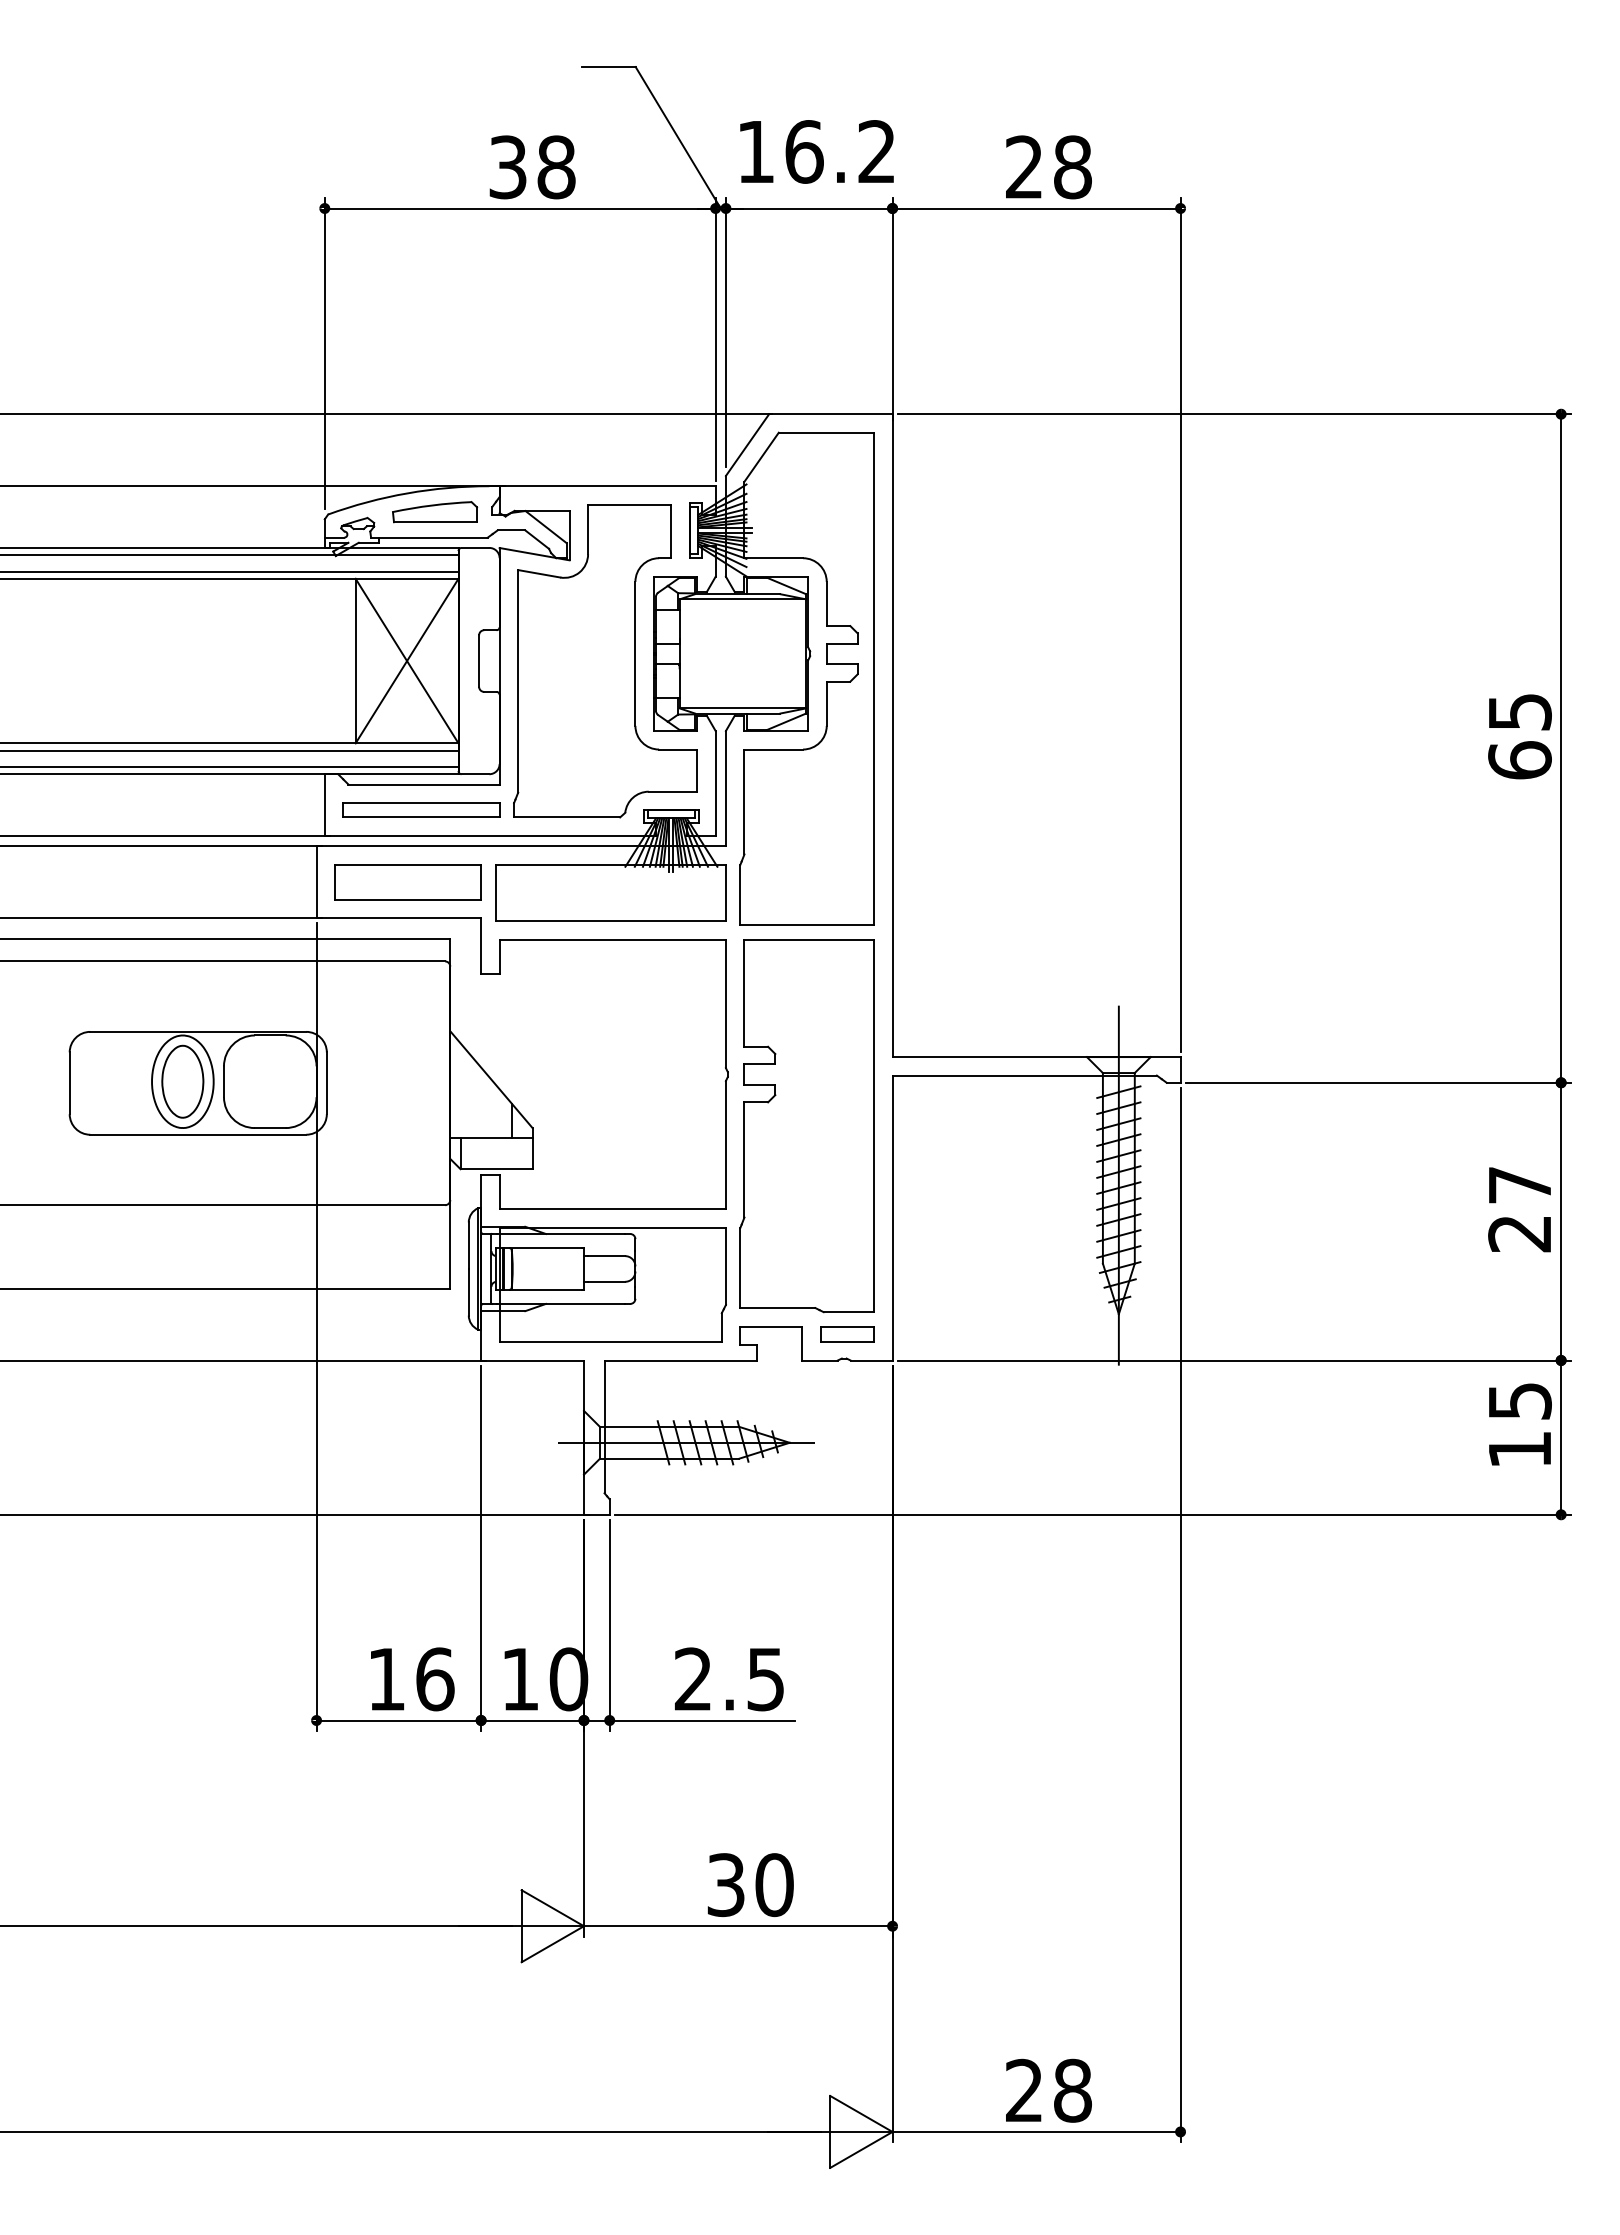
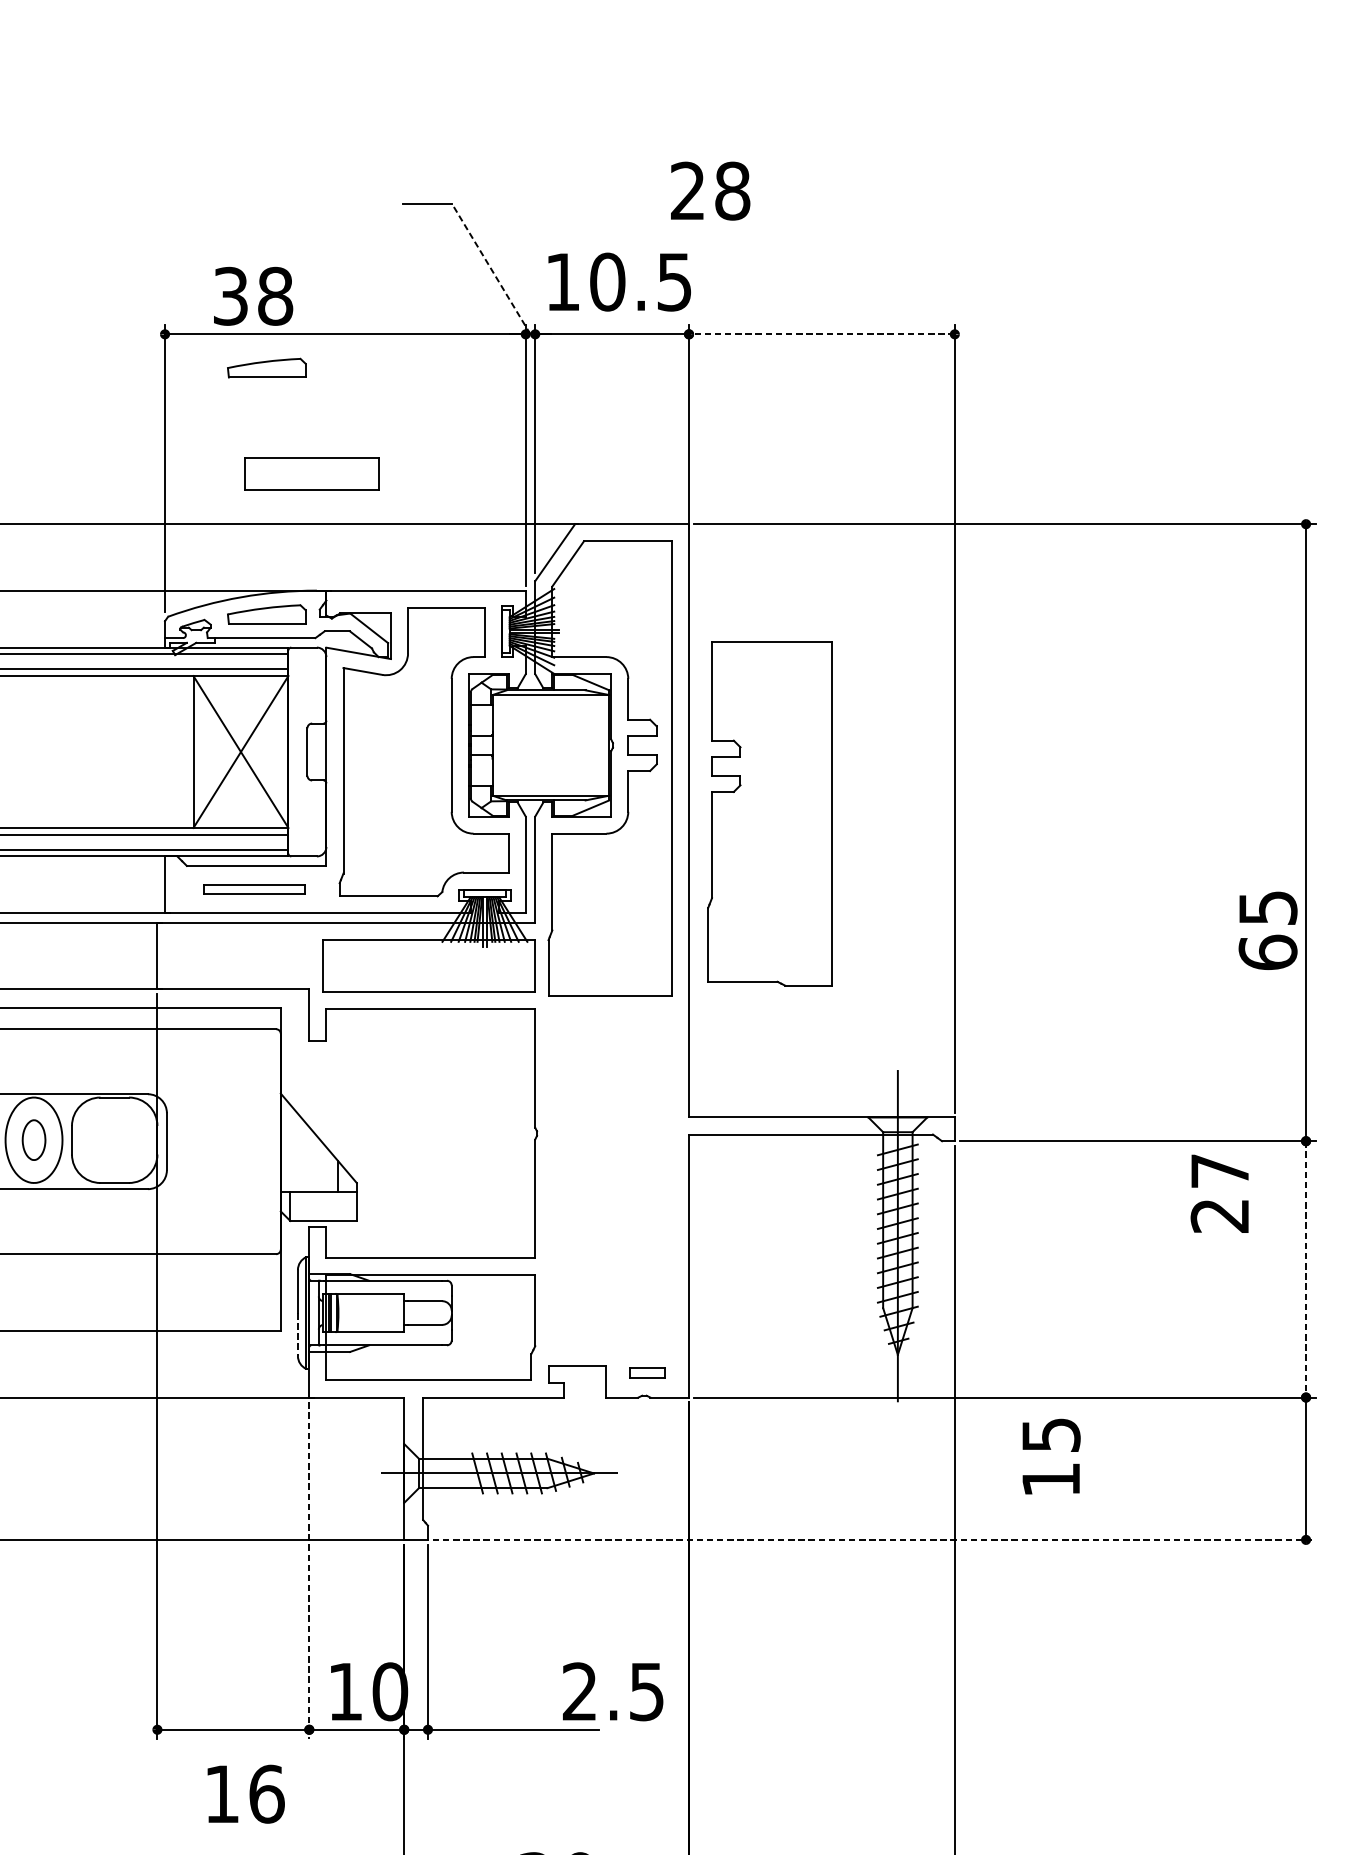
line: (678, 137) -> (491, 268), solid -> dashed
text: (839, 151) -> (640, 281), 16.2 -> 10.5
text: (532, 167) -> (253, 296), moved
text: (1048, 167) -> (710, 191), moved
line: (1036, 208) -> (821, 334), solid -> dashed
part: (435, 245) -> (267, 368), added
text: (1519, 736) -> (1267, 930), moved
part: (421, 809) -> (254, 888), size x0.7
part: (407, 882) -> (311, 474), moved
part: (182, 1081) -> (33, 1140), size x0.6
part: (806, 1126) -> (769, 814), moved
text: (1519, 1209) -> (1219, 1193), moved
line: (1561, 1221) -> (1306, 1269), solid -> dashed
line: (468, 1292) -> (297, 1334), solid -> dashed
part: (847, 1334) -> (647, 1373), size x0.7
text: (1520, 1424) -> (1051, 1456), moved
line: (1093, 1514) -> (874, 1539), solid -> dashed
line: (481, 1548) -> (309, 1571), solid -> dashed
text: (412, 1679) -> (245, 1794), moved
text: (729, 1679) -> (613, 1691), moved

